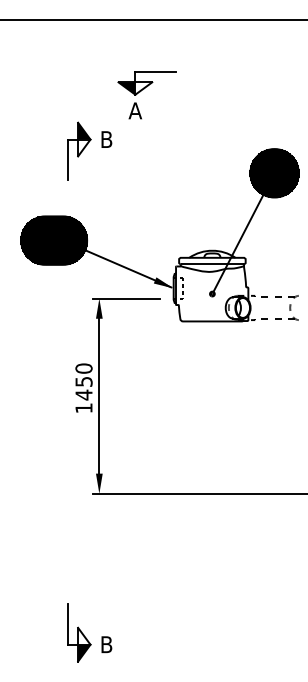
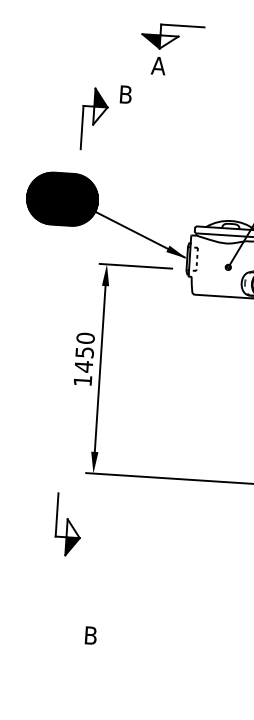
part: (79, 150) -> (95, 118), moved
part: (79, 632) -> (68, 524), moved

